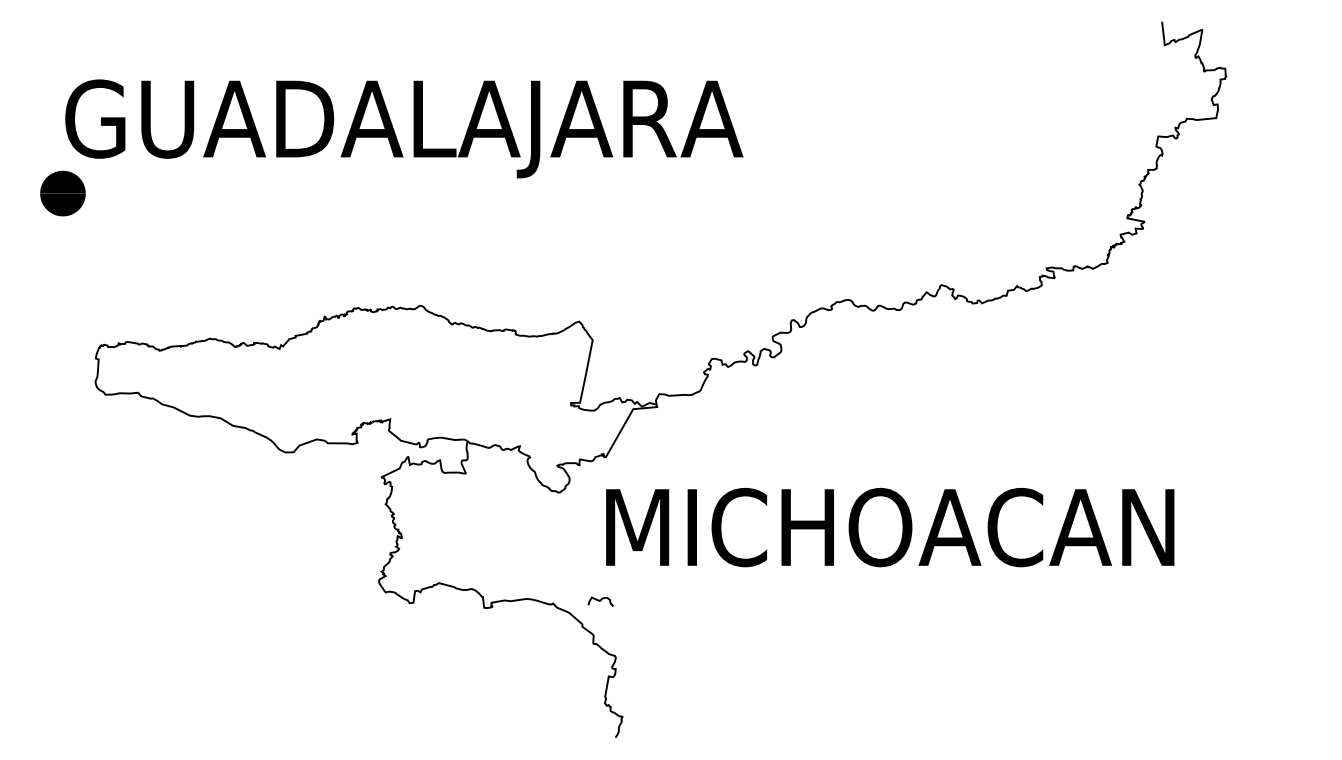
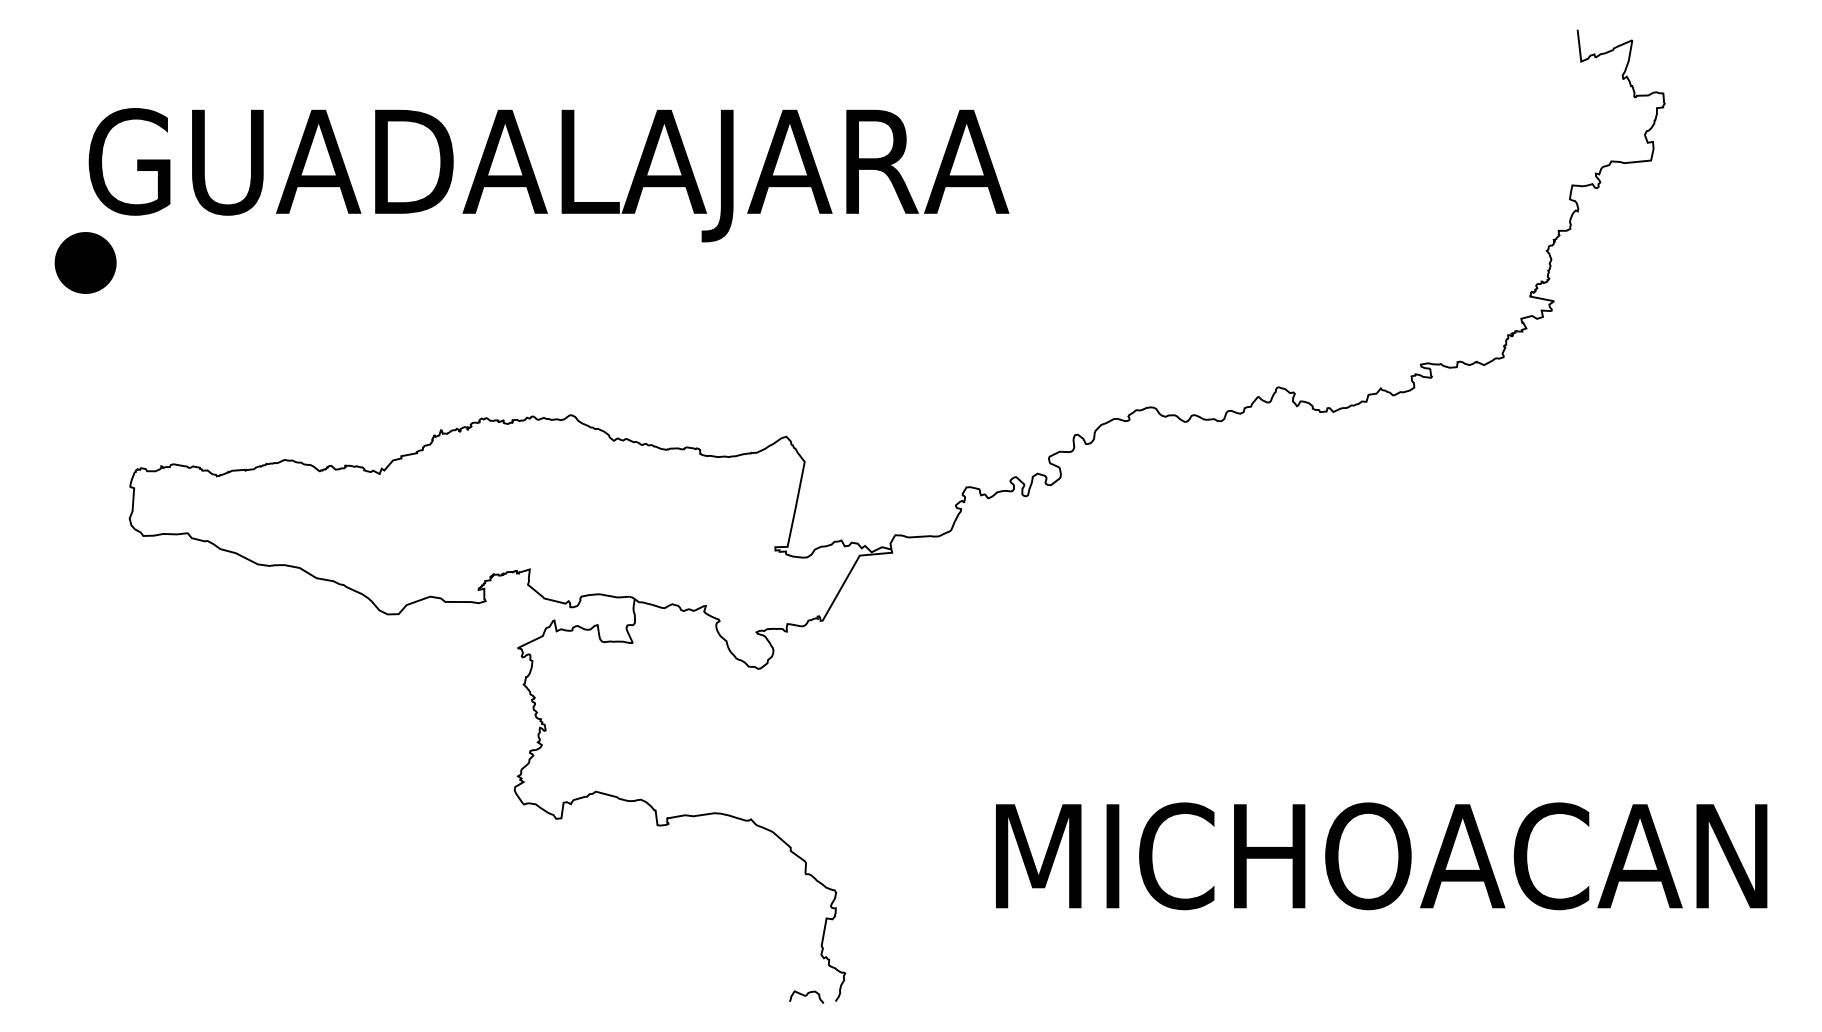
text: (890, 527) -> (1381, 856), moved
curve: (600, 601) -> (806, 996), moved

